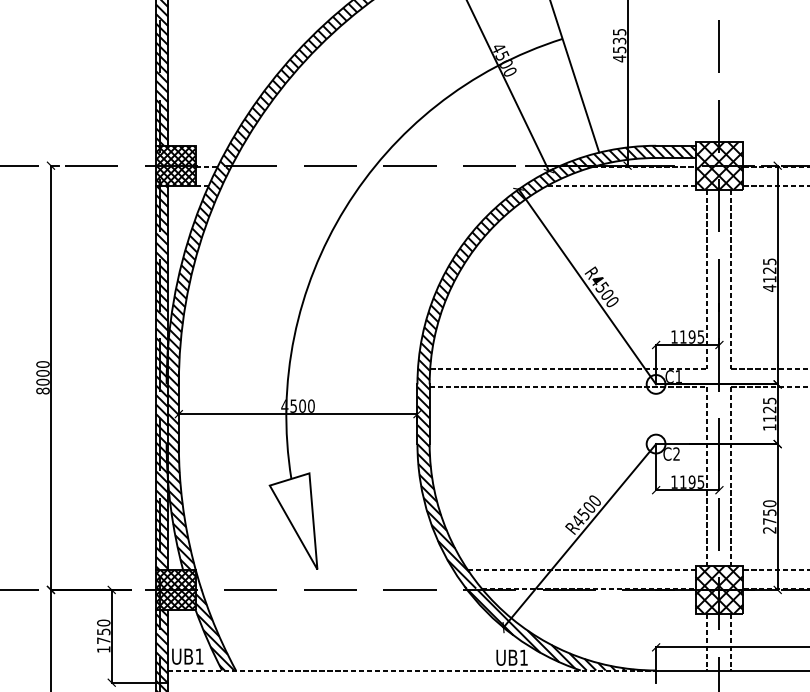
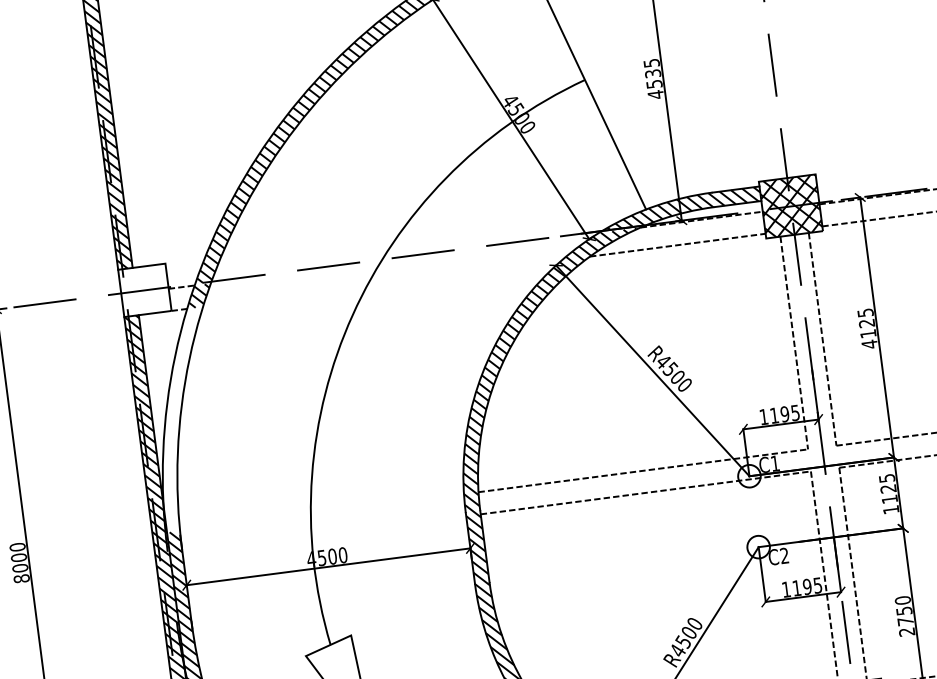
hatch: (175, 165) -> (144, 290), removed
hatch: (194, 276) -> (184, 419), removed

